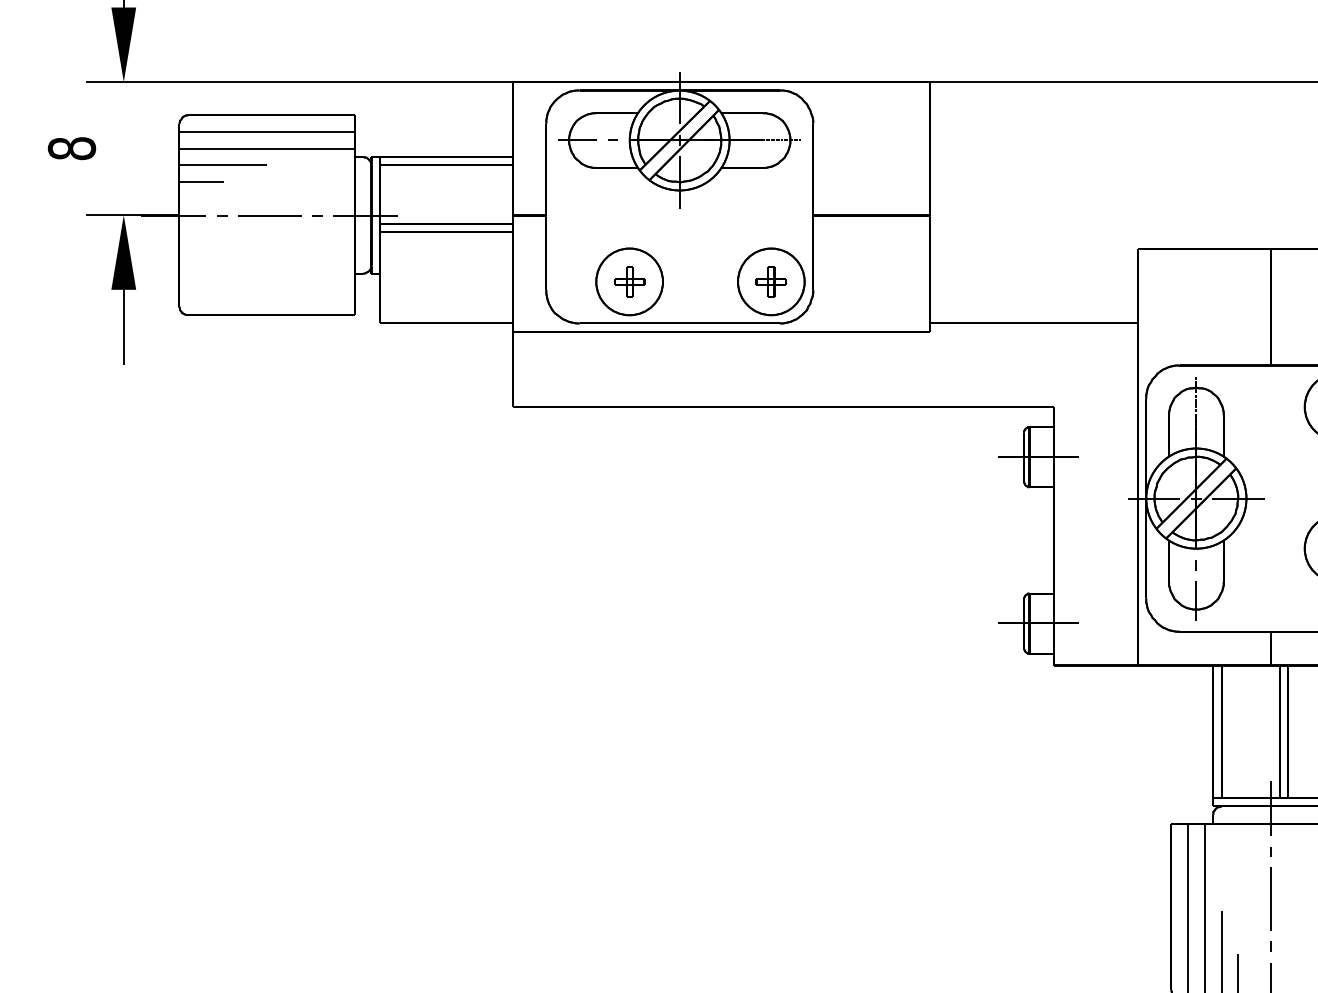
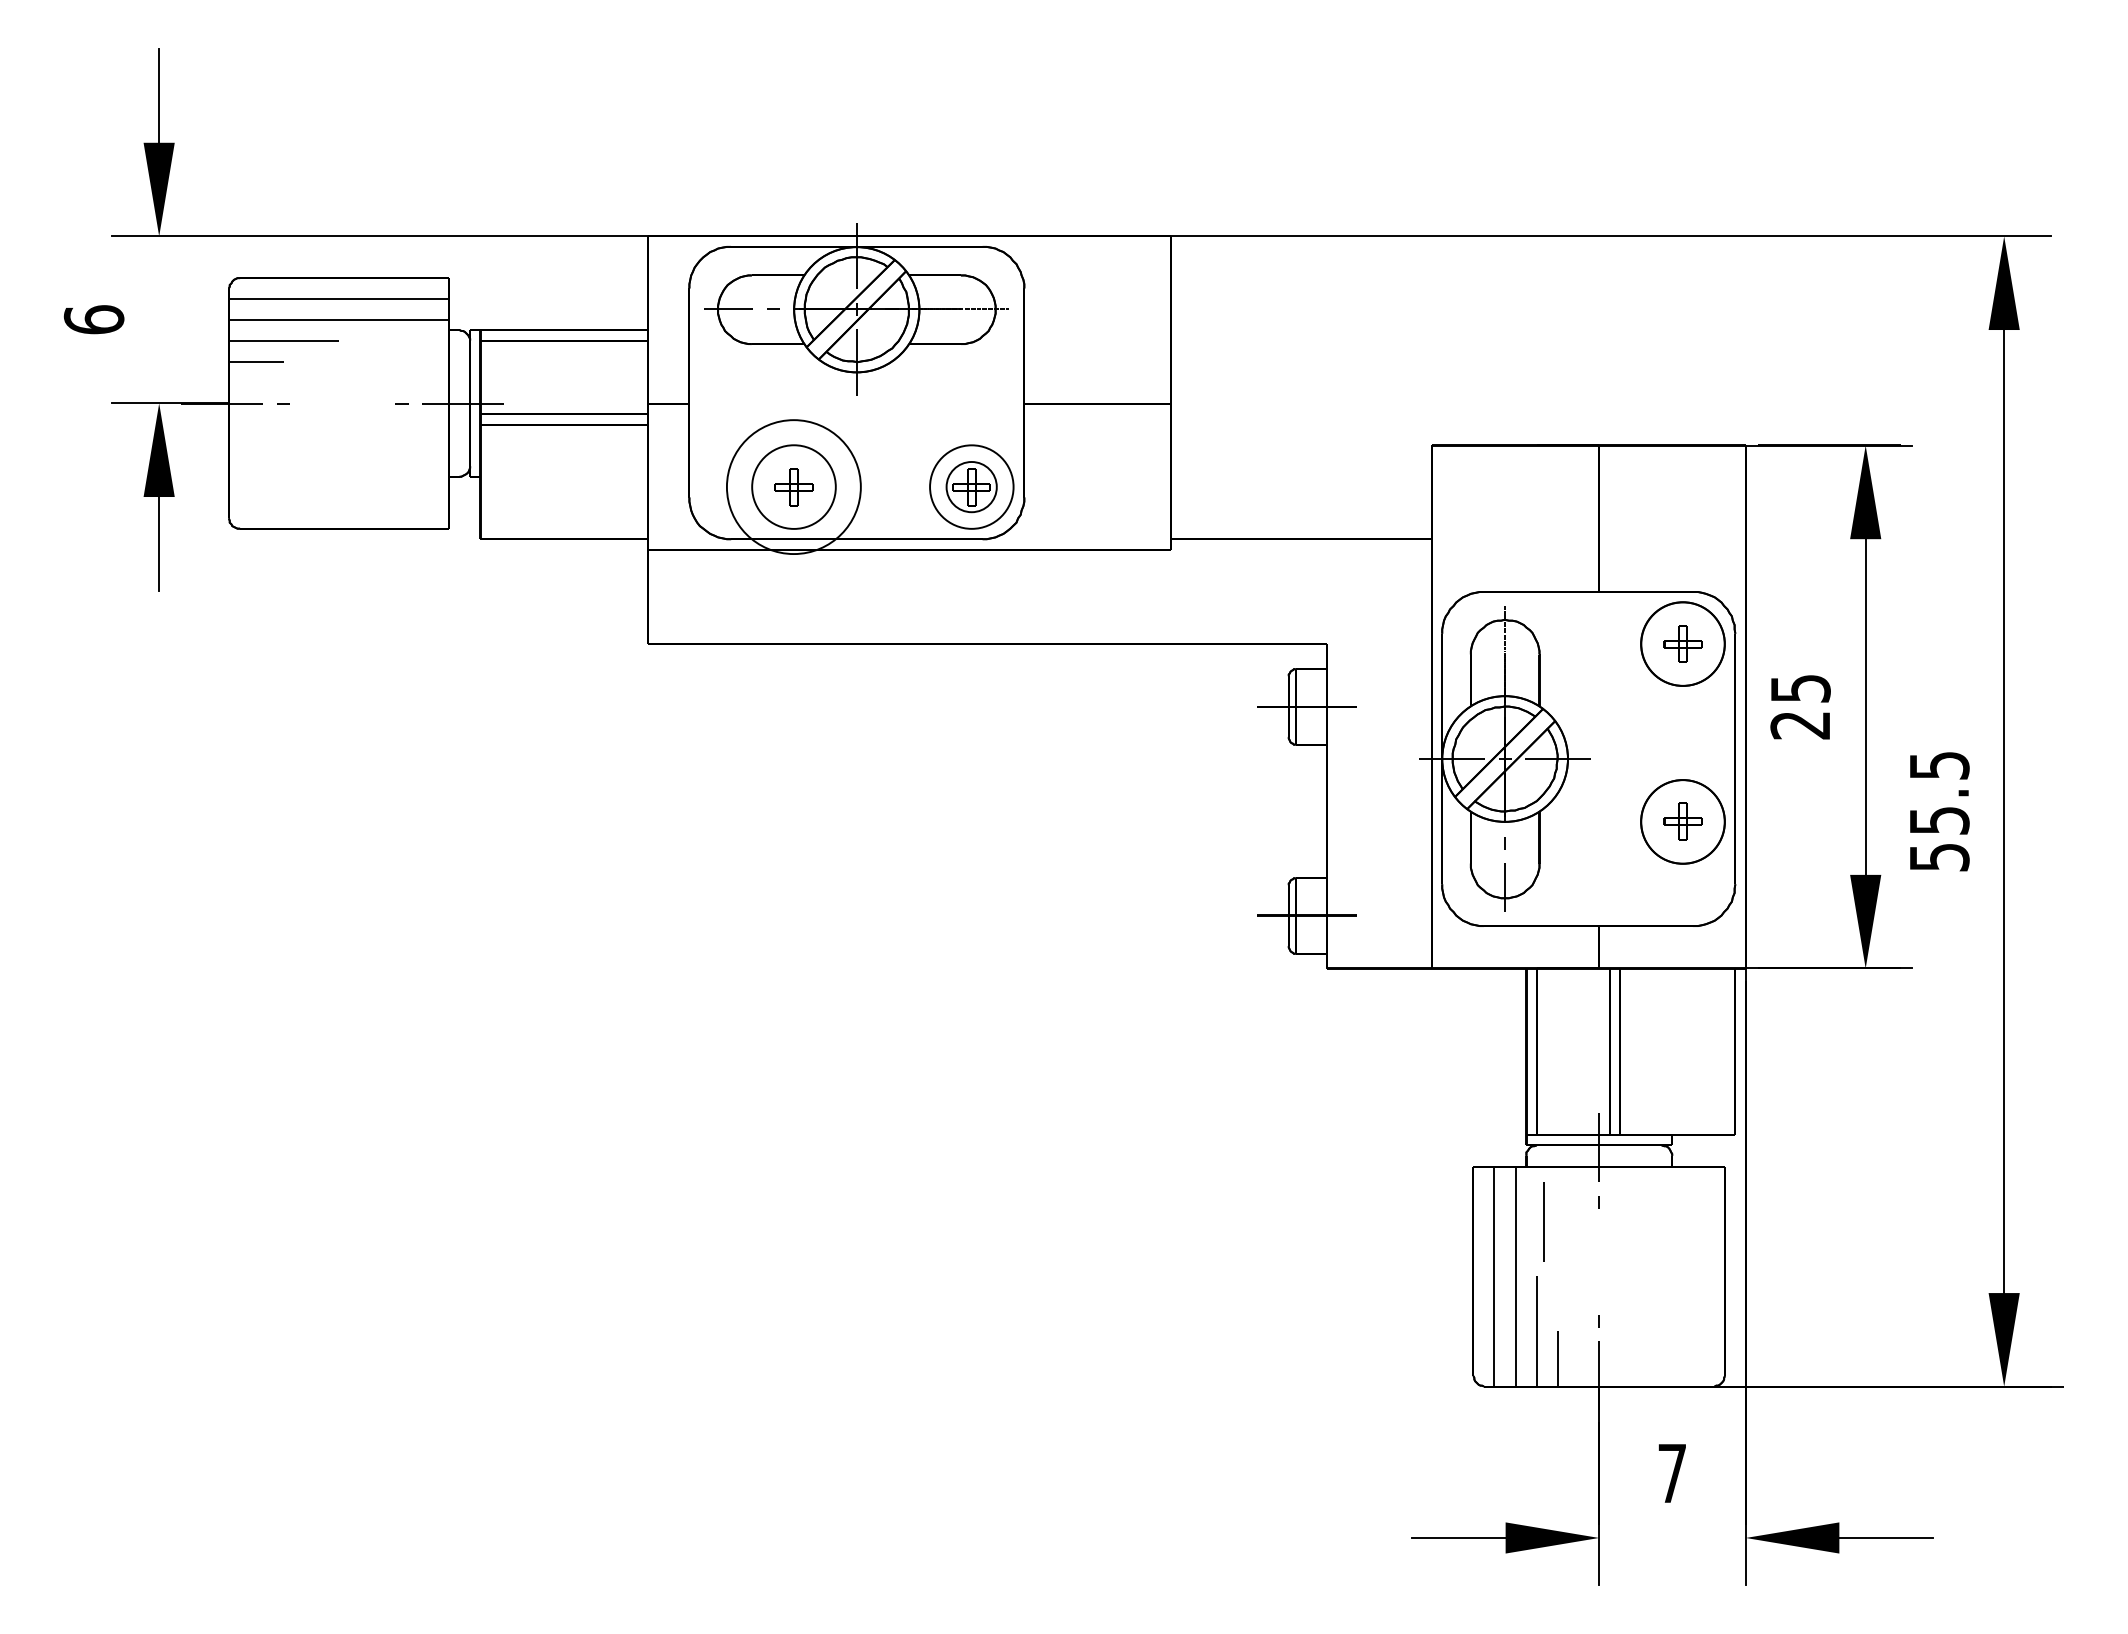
text: (71, 148) -> (93, 319), 8 -> 6
line: (269, 215) -> (342, 403), removed
circle: (629, 281) -> (793, 486), size x1.6
circle: (771, 281) -> (971, 486), size x0.6
line: (1270, 899) -> (1543, 1221), moved

